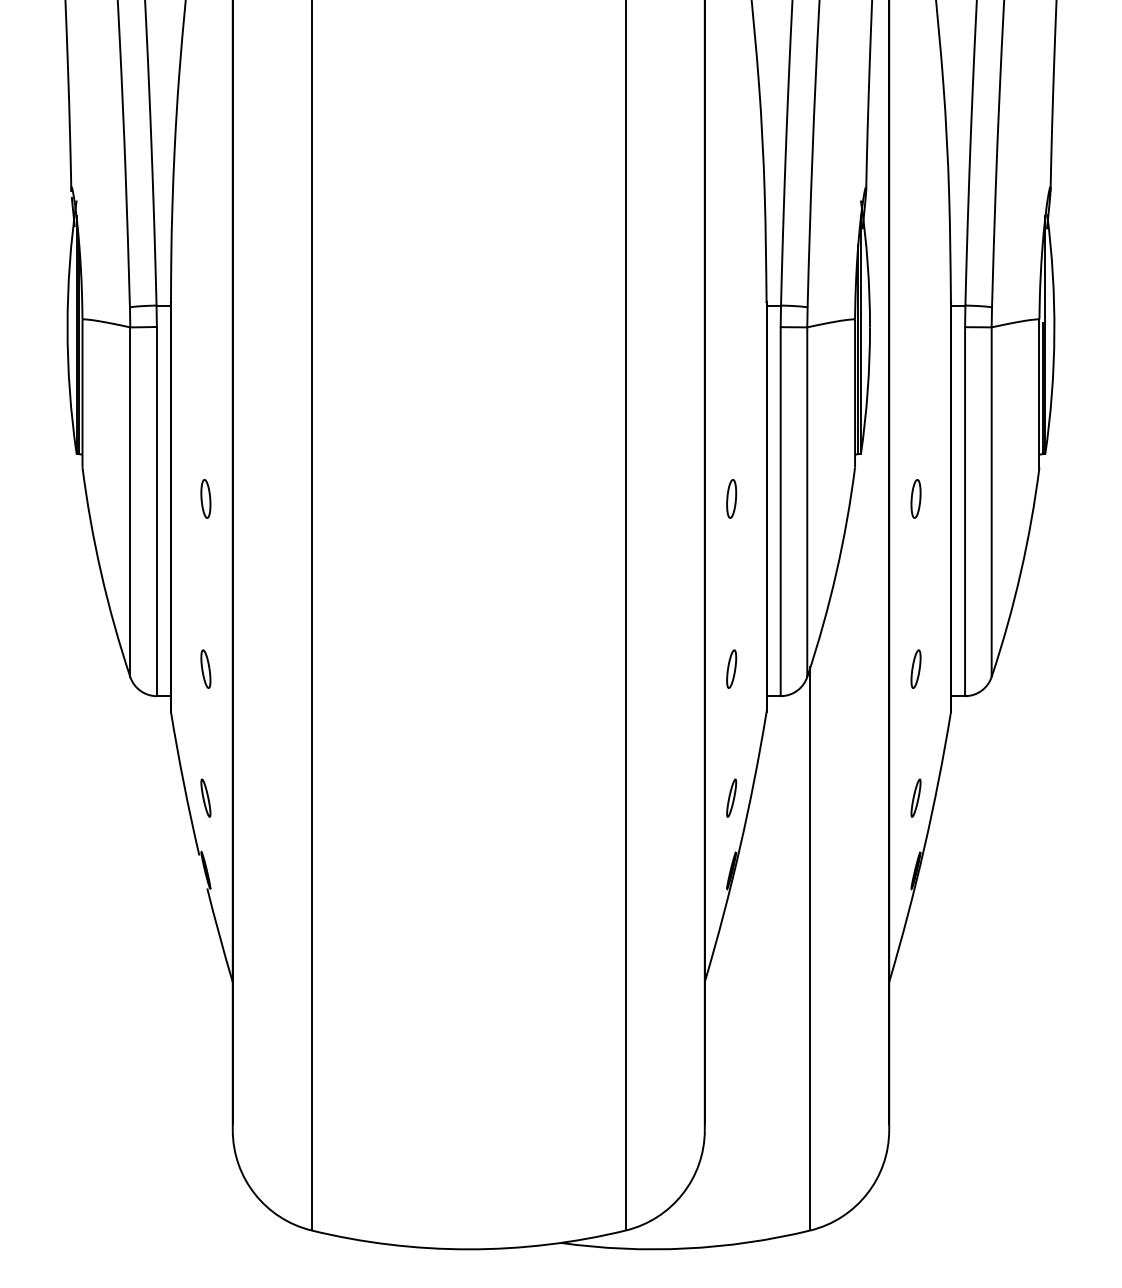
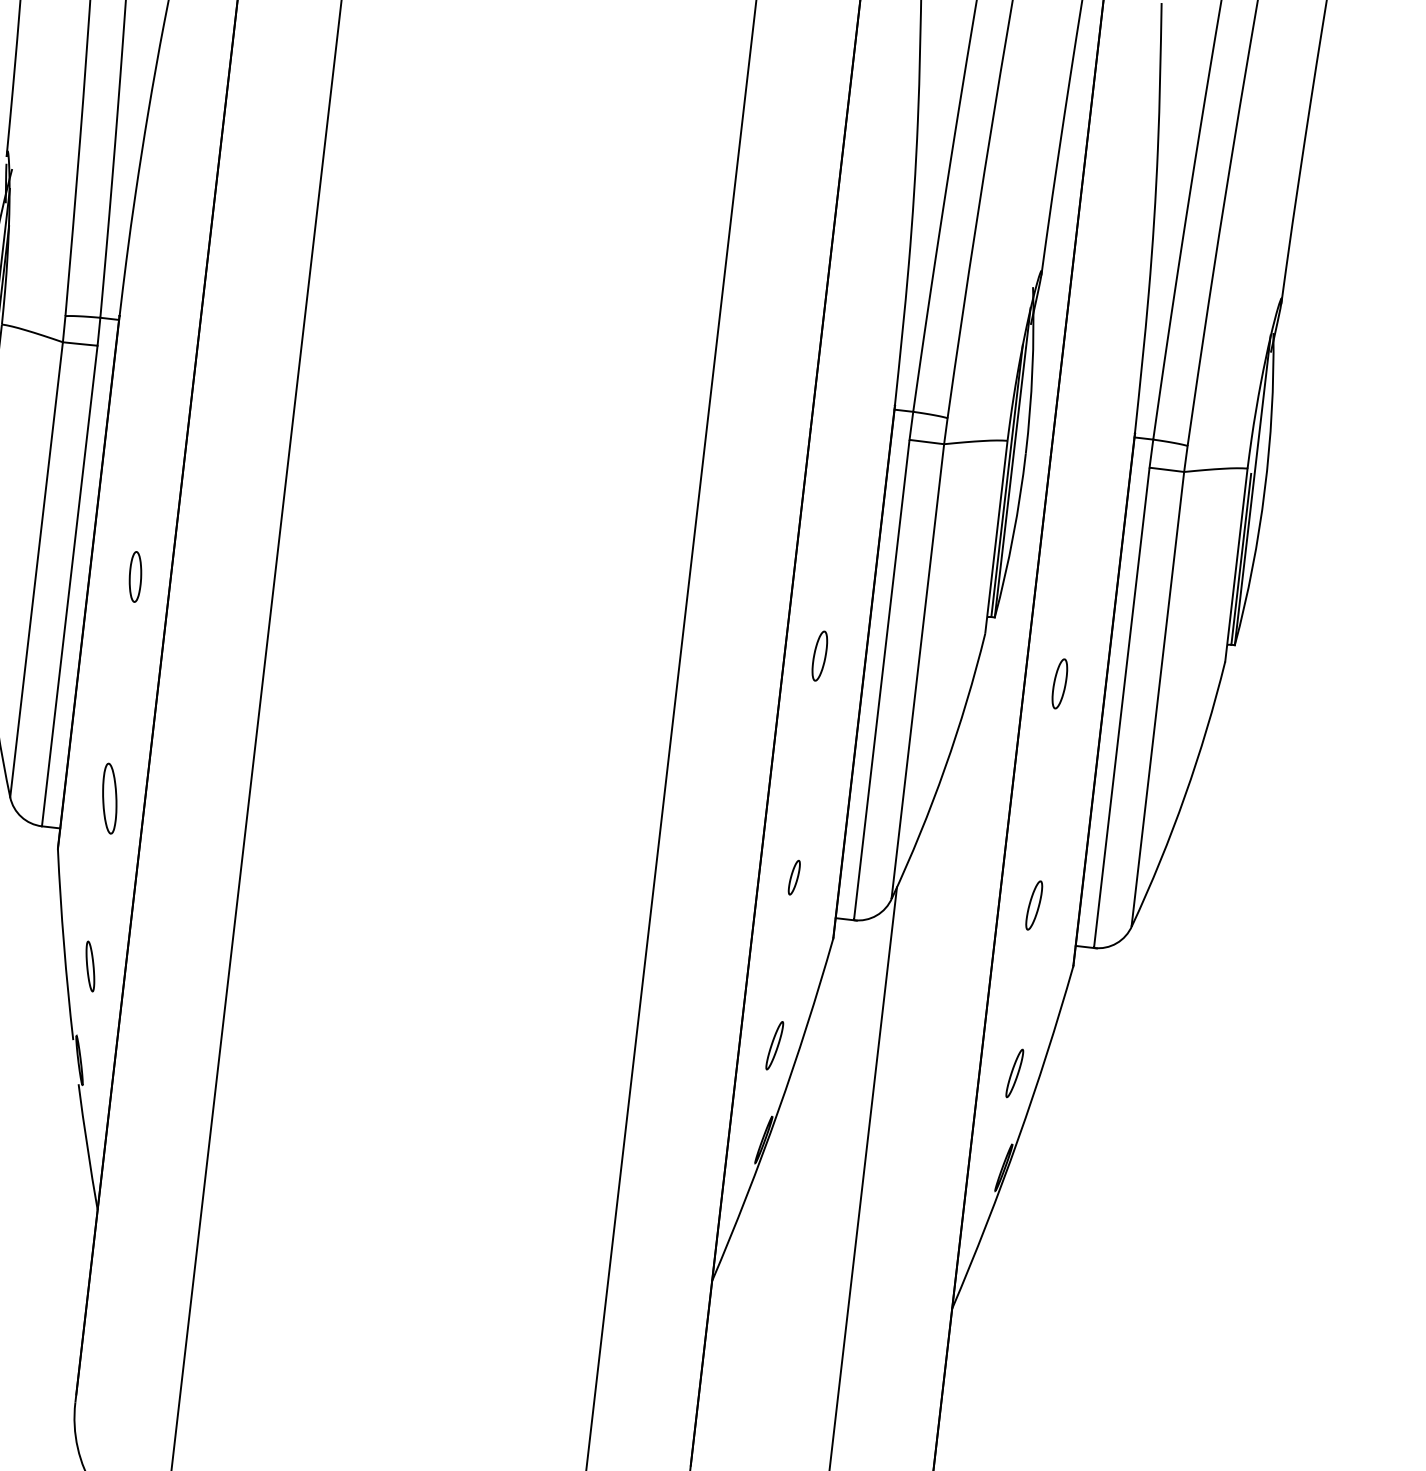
part: (205, 668) -> (109, 797), size x1.4
part: (731, 668) -> (794, 876), size x0.7

